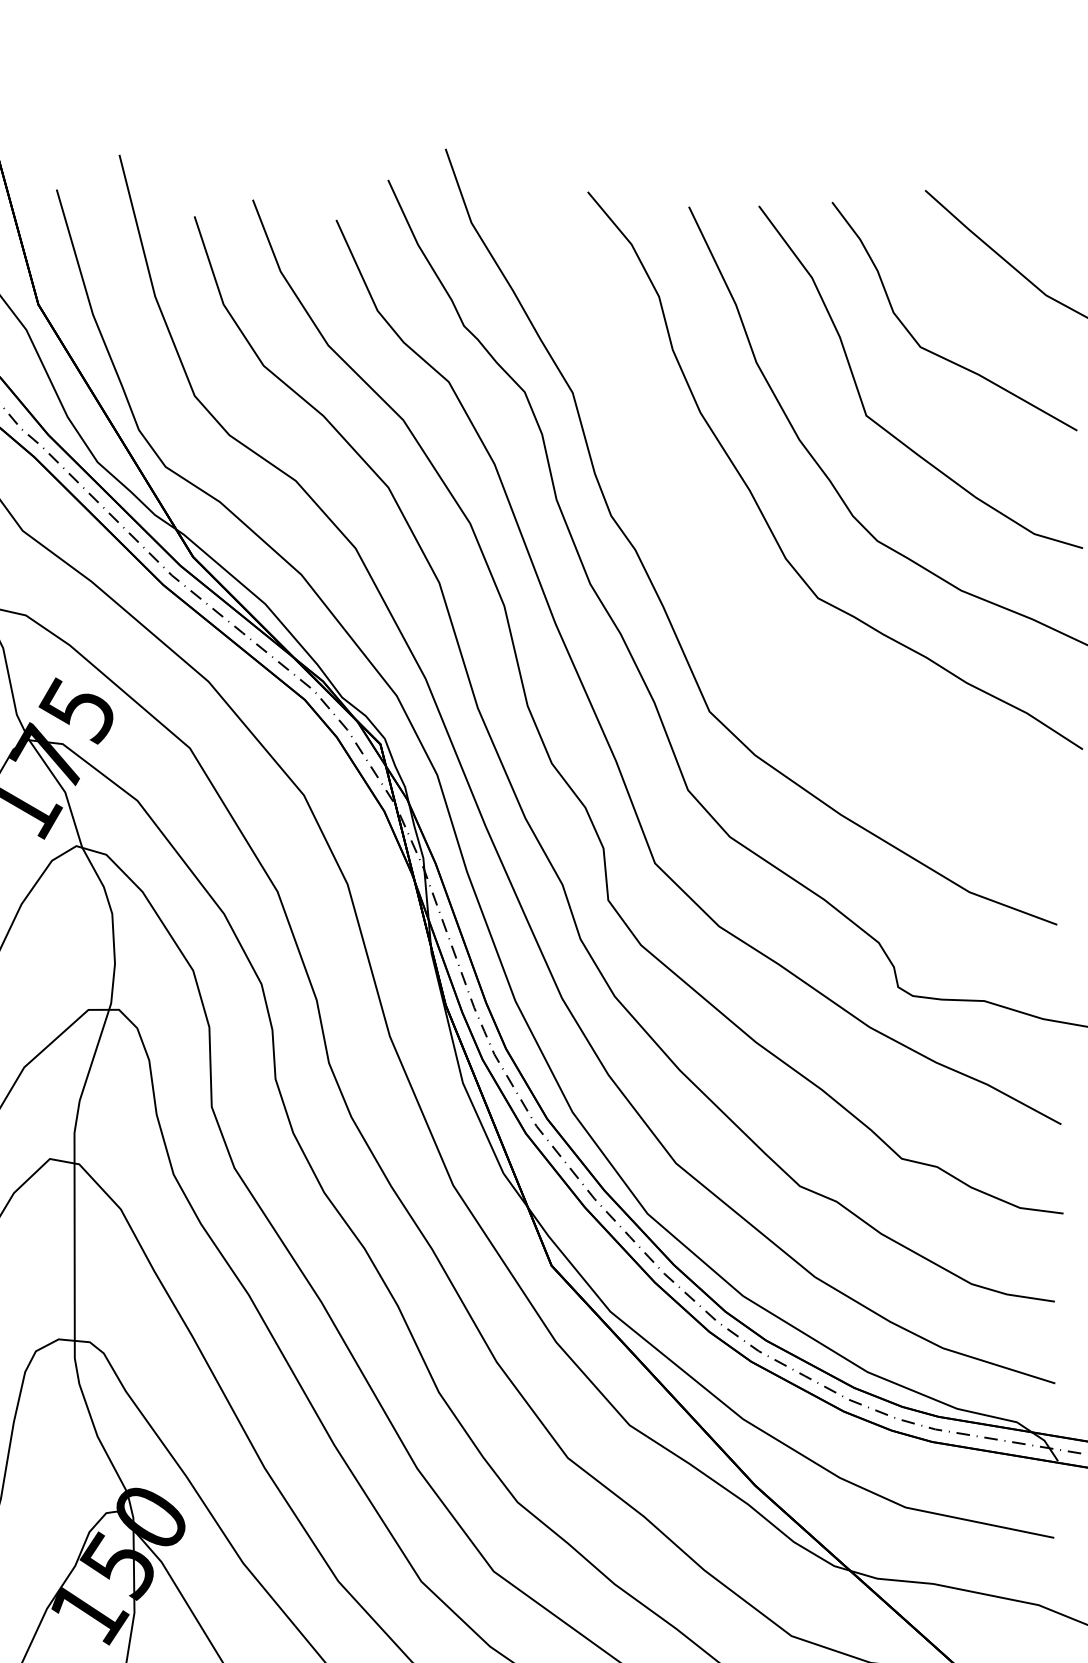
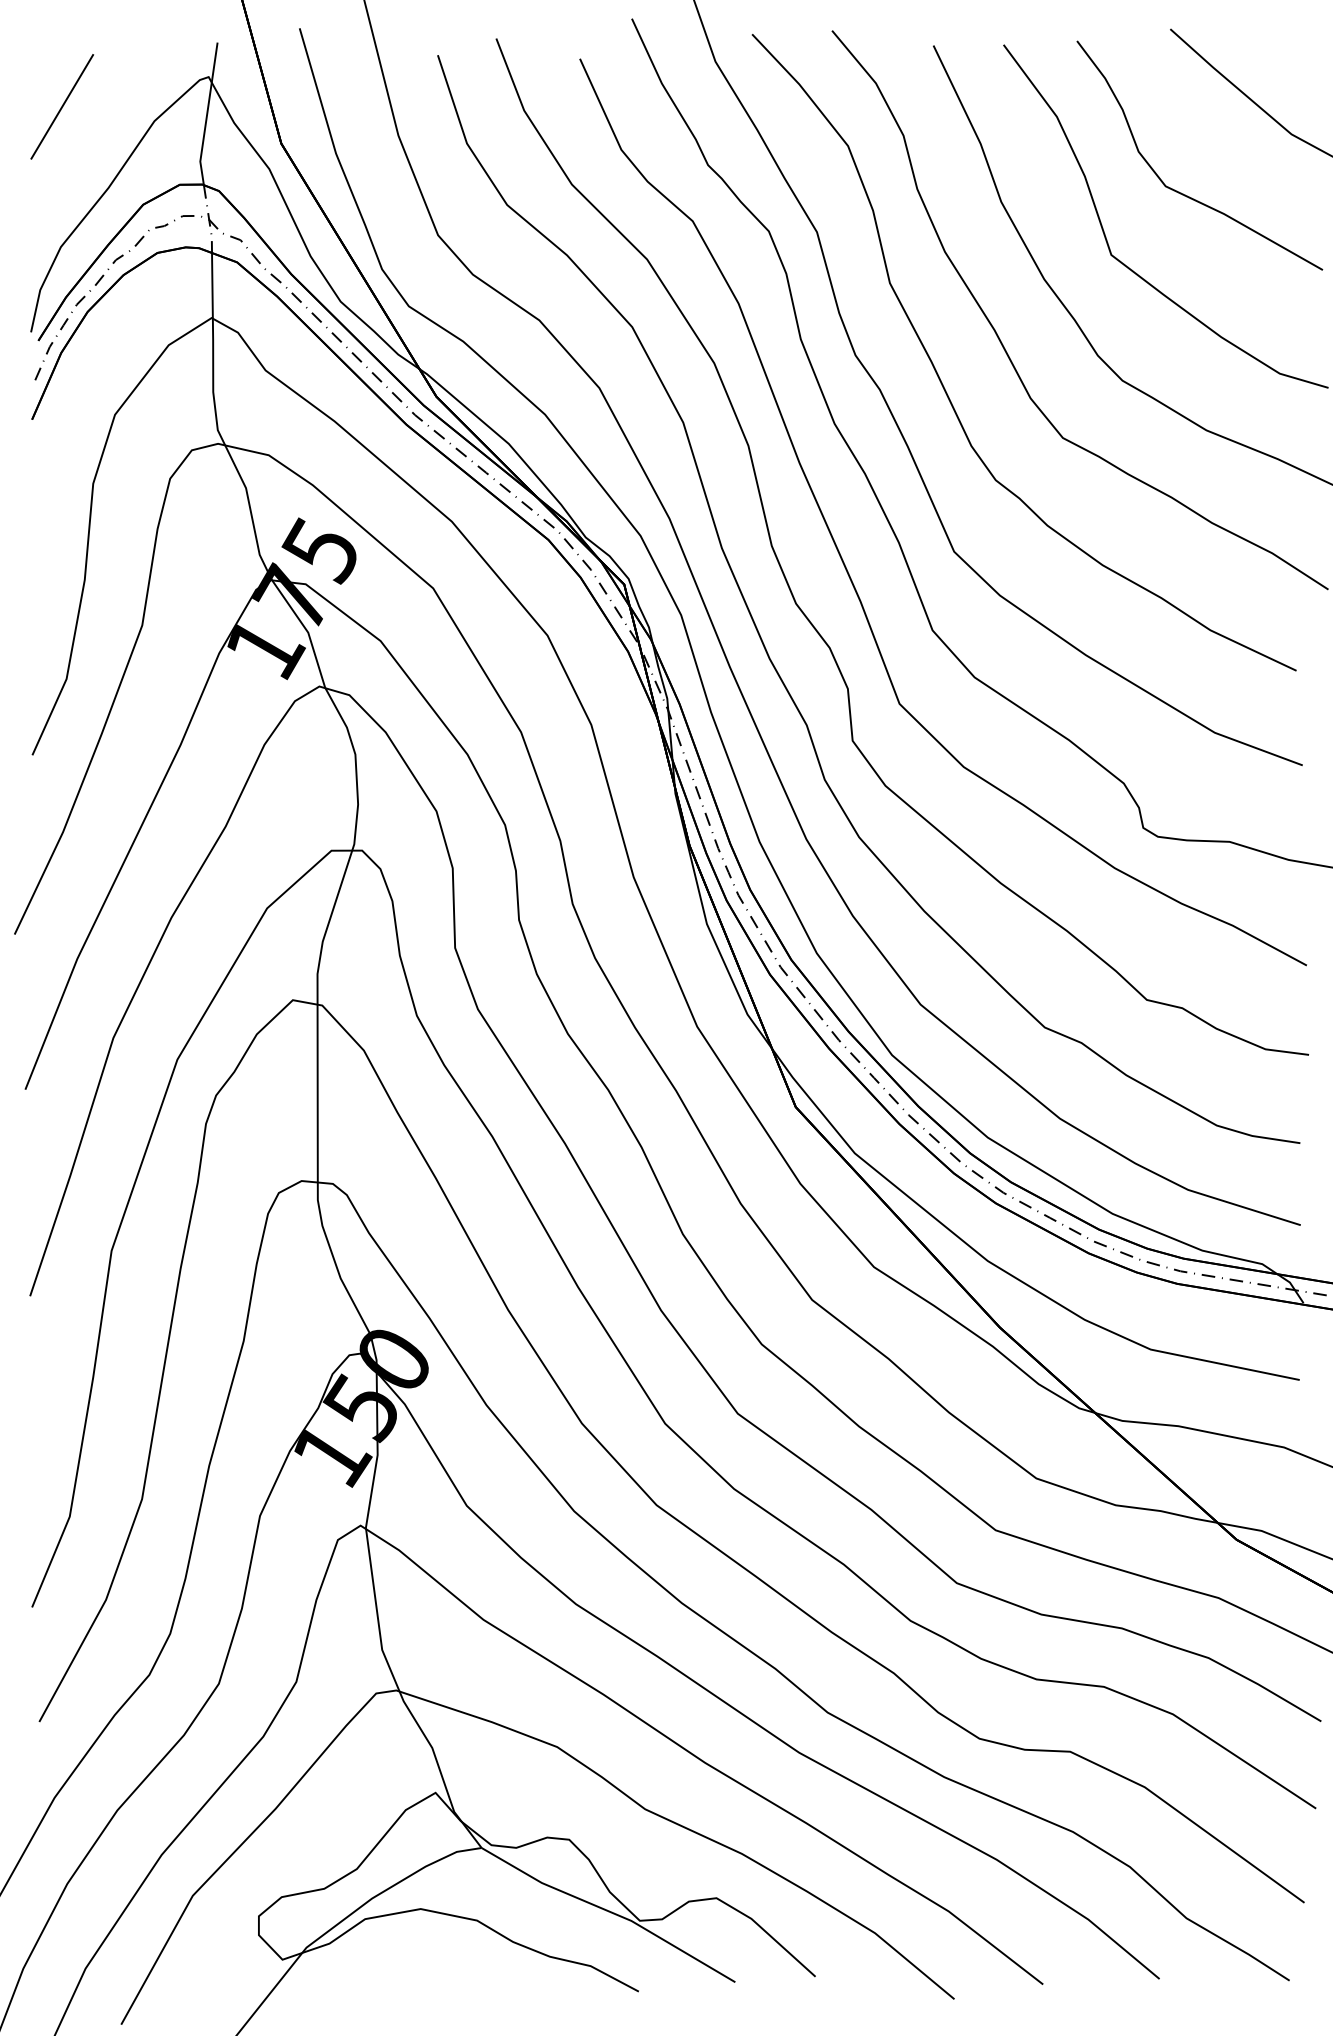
curve: (701, 550) -> (946, 390), added

